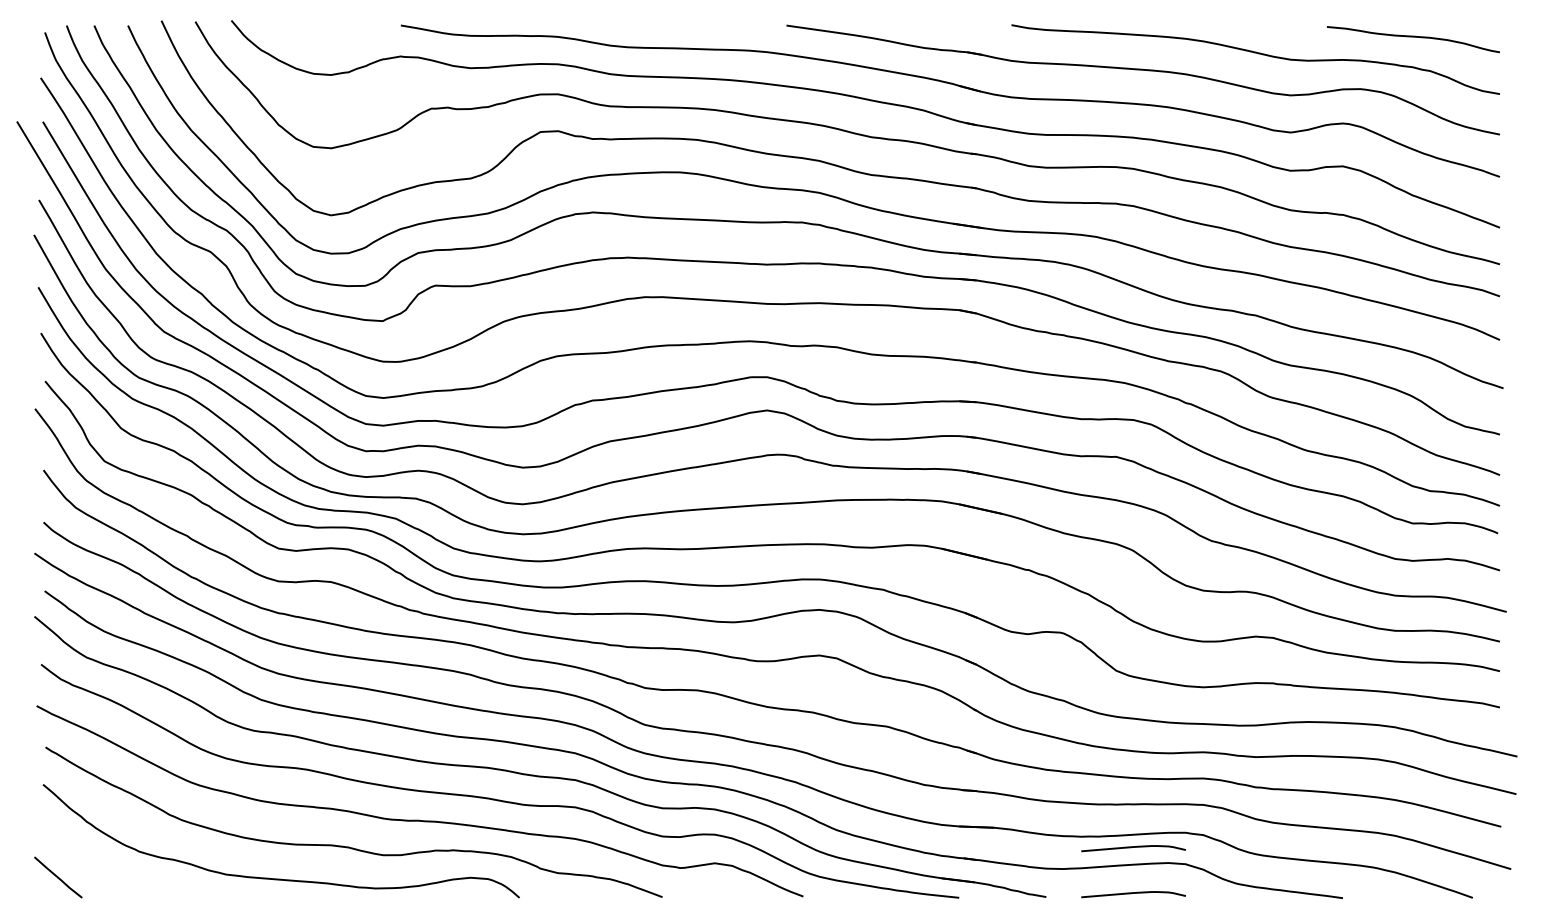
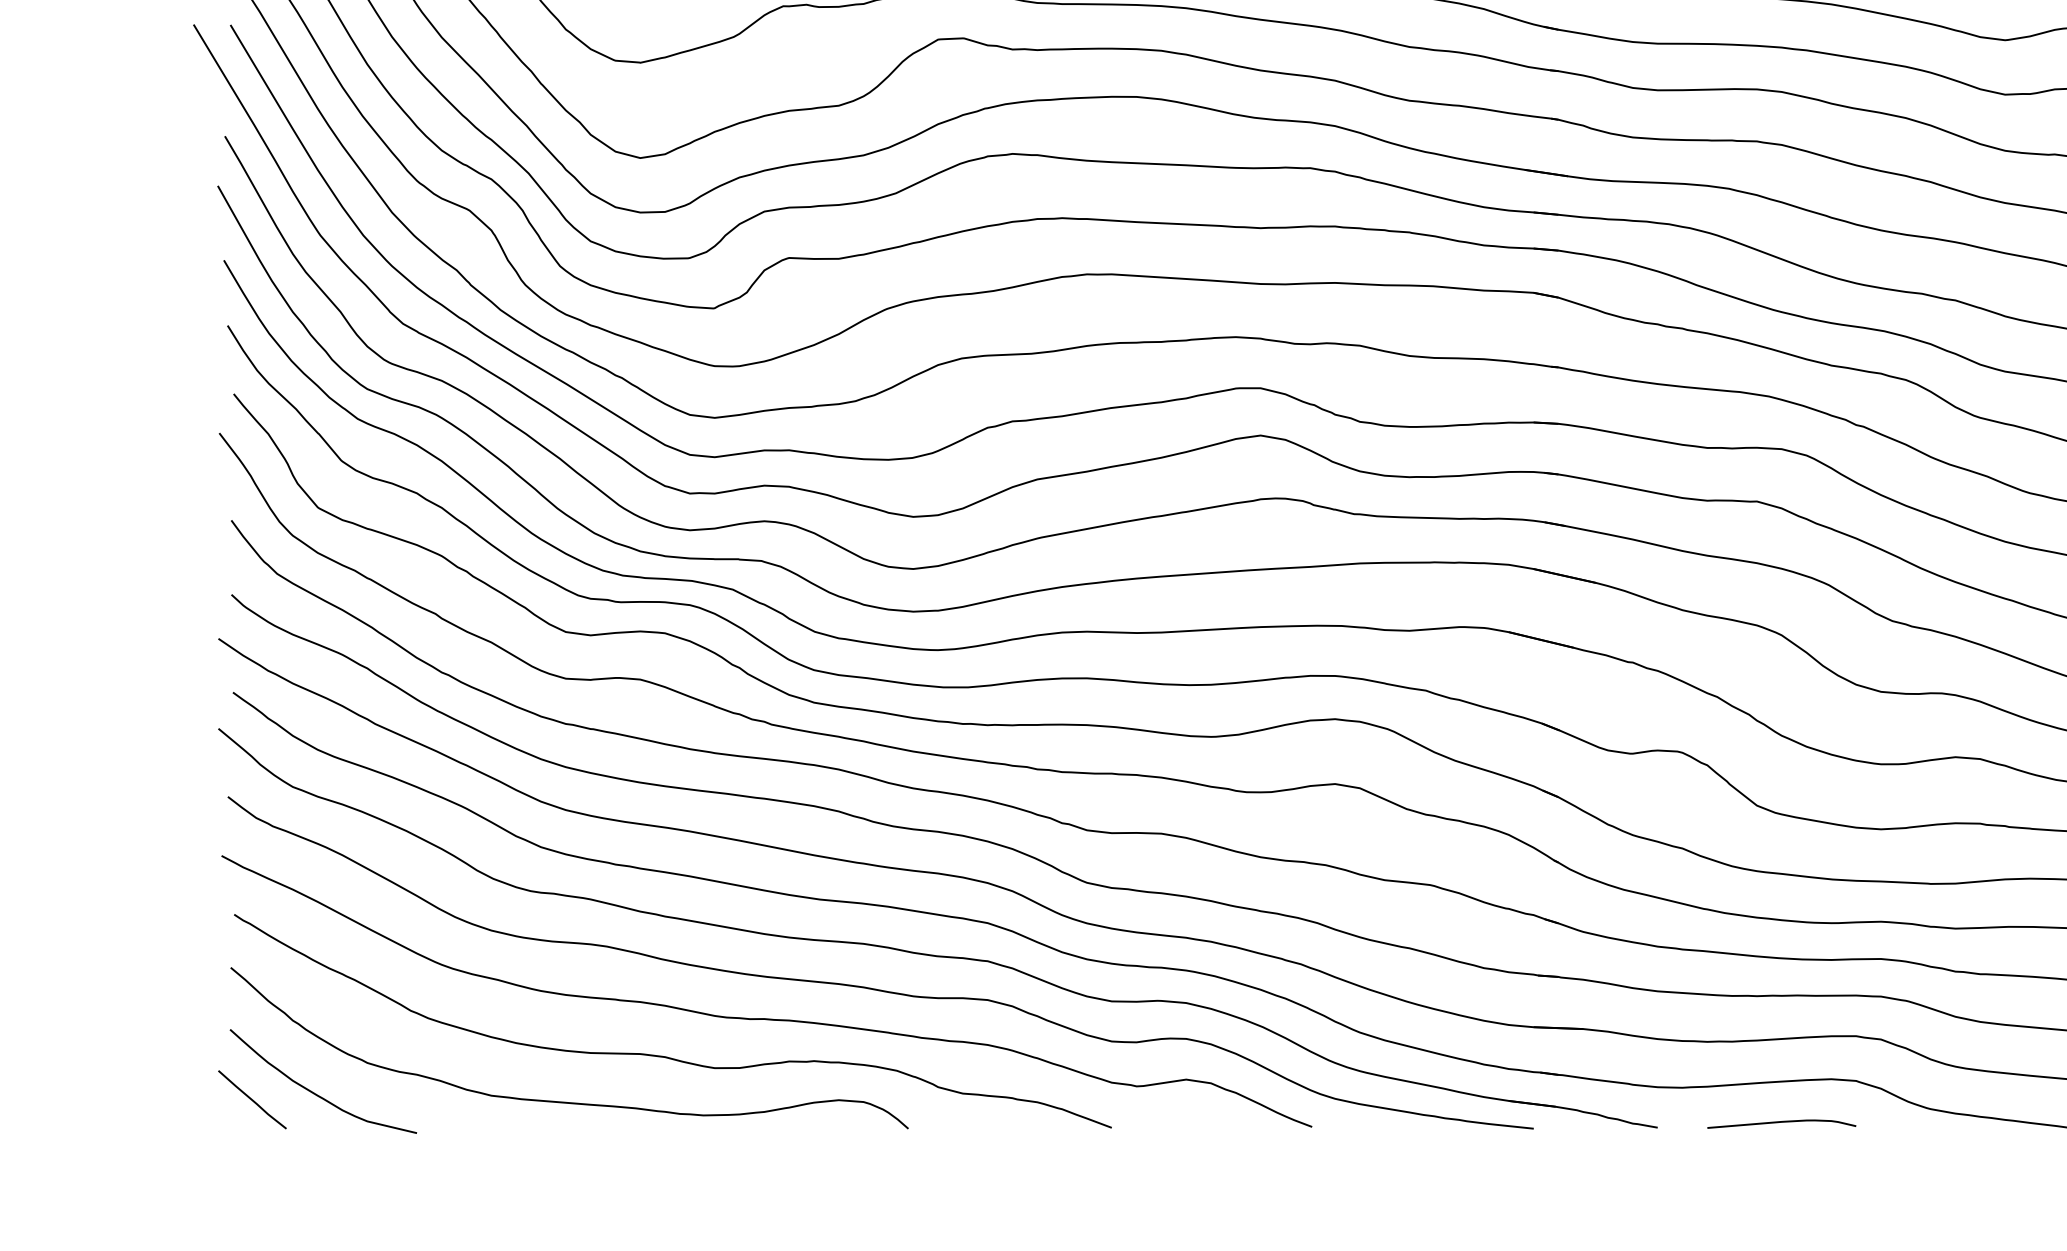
curve: (1133, 847) -> (1781, 1057), removed
curve: (104, 873) -> (318, 1094), added

